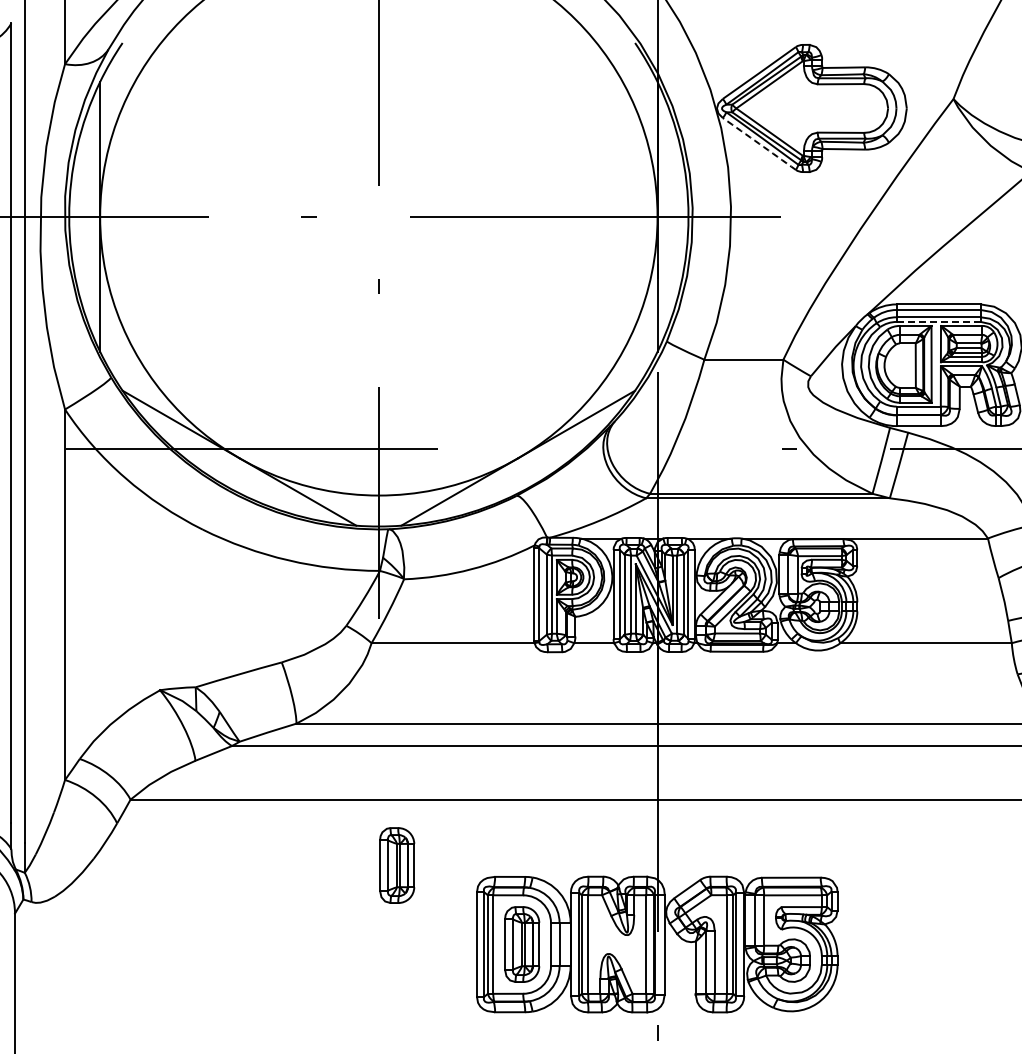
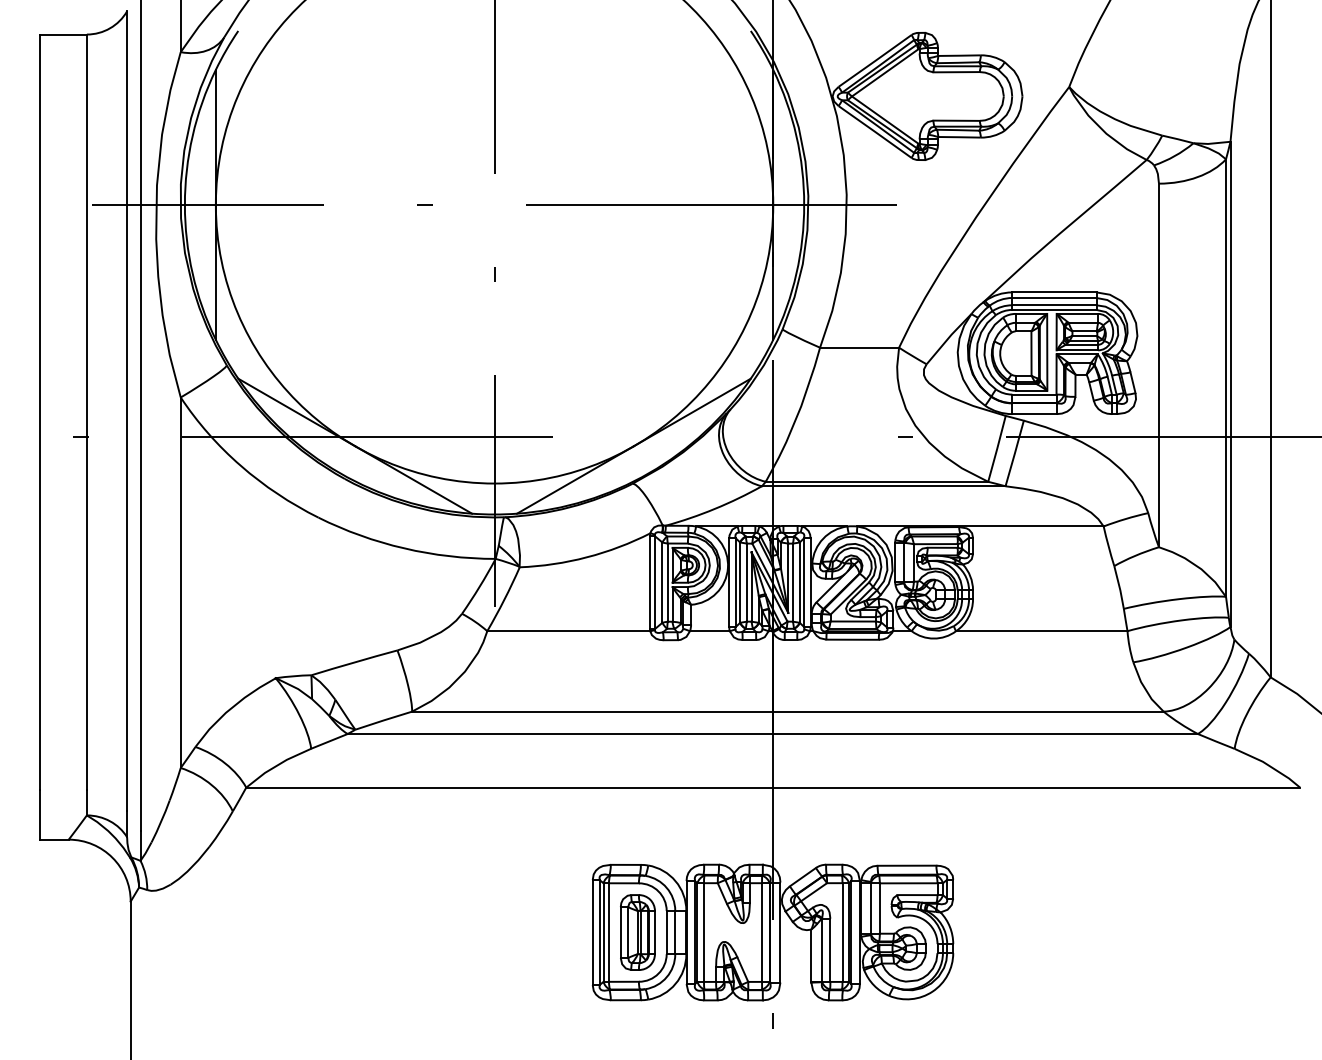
arc: (759, 143) -> (875, 131), dashed -> solid
line: (937, 321) -> (1053, 309), dashed -> solid
part: (396, 865) -> (512, 853), removed

